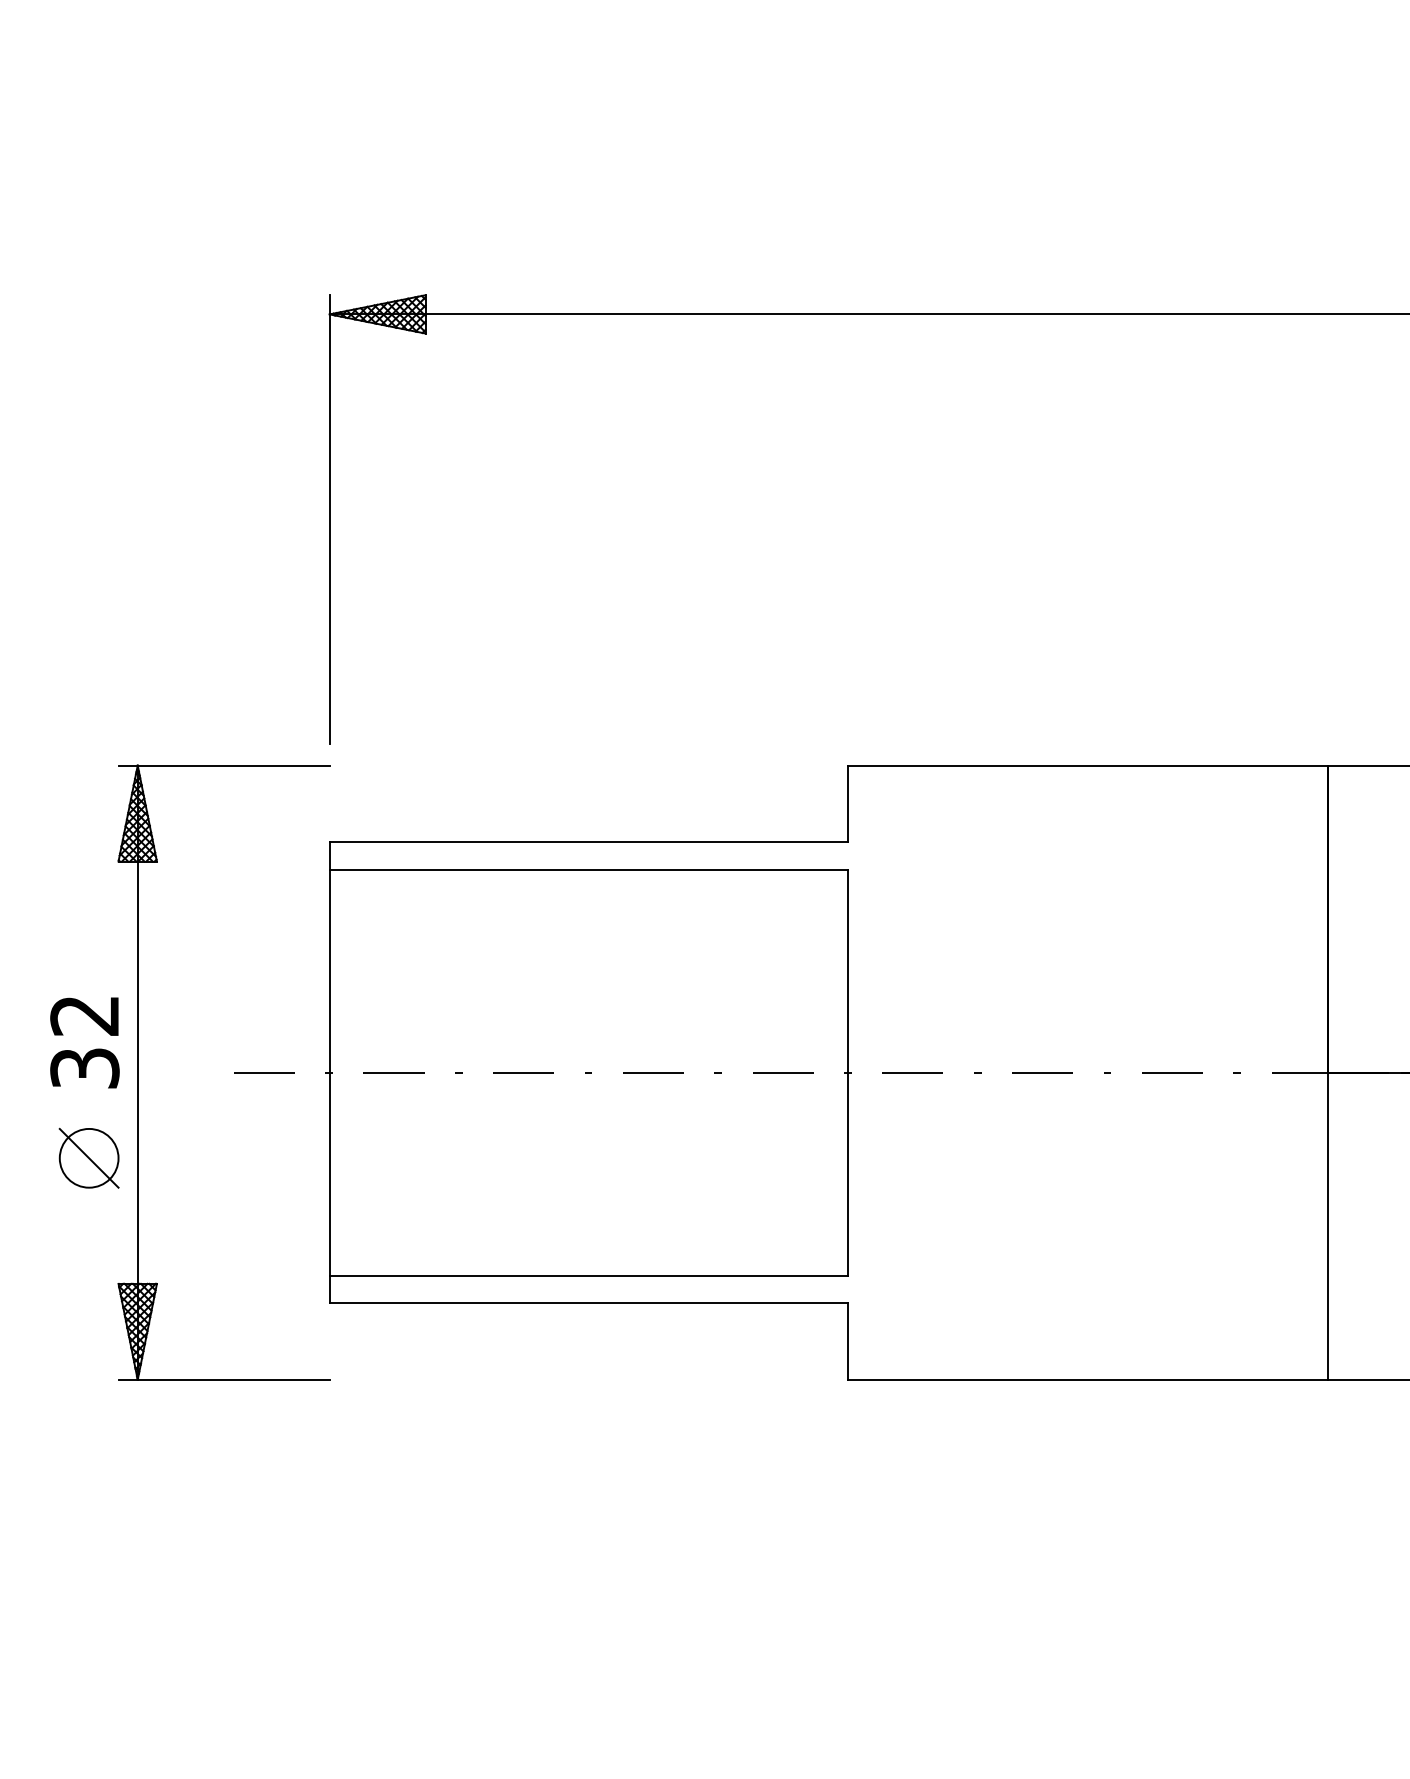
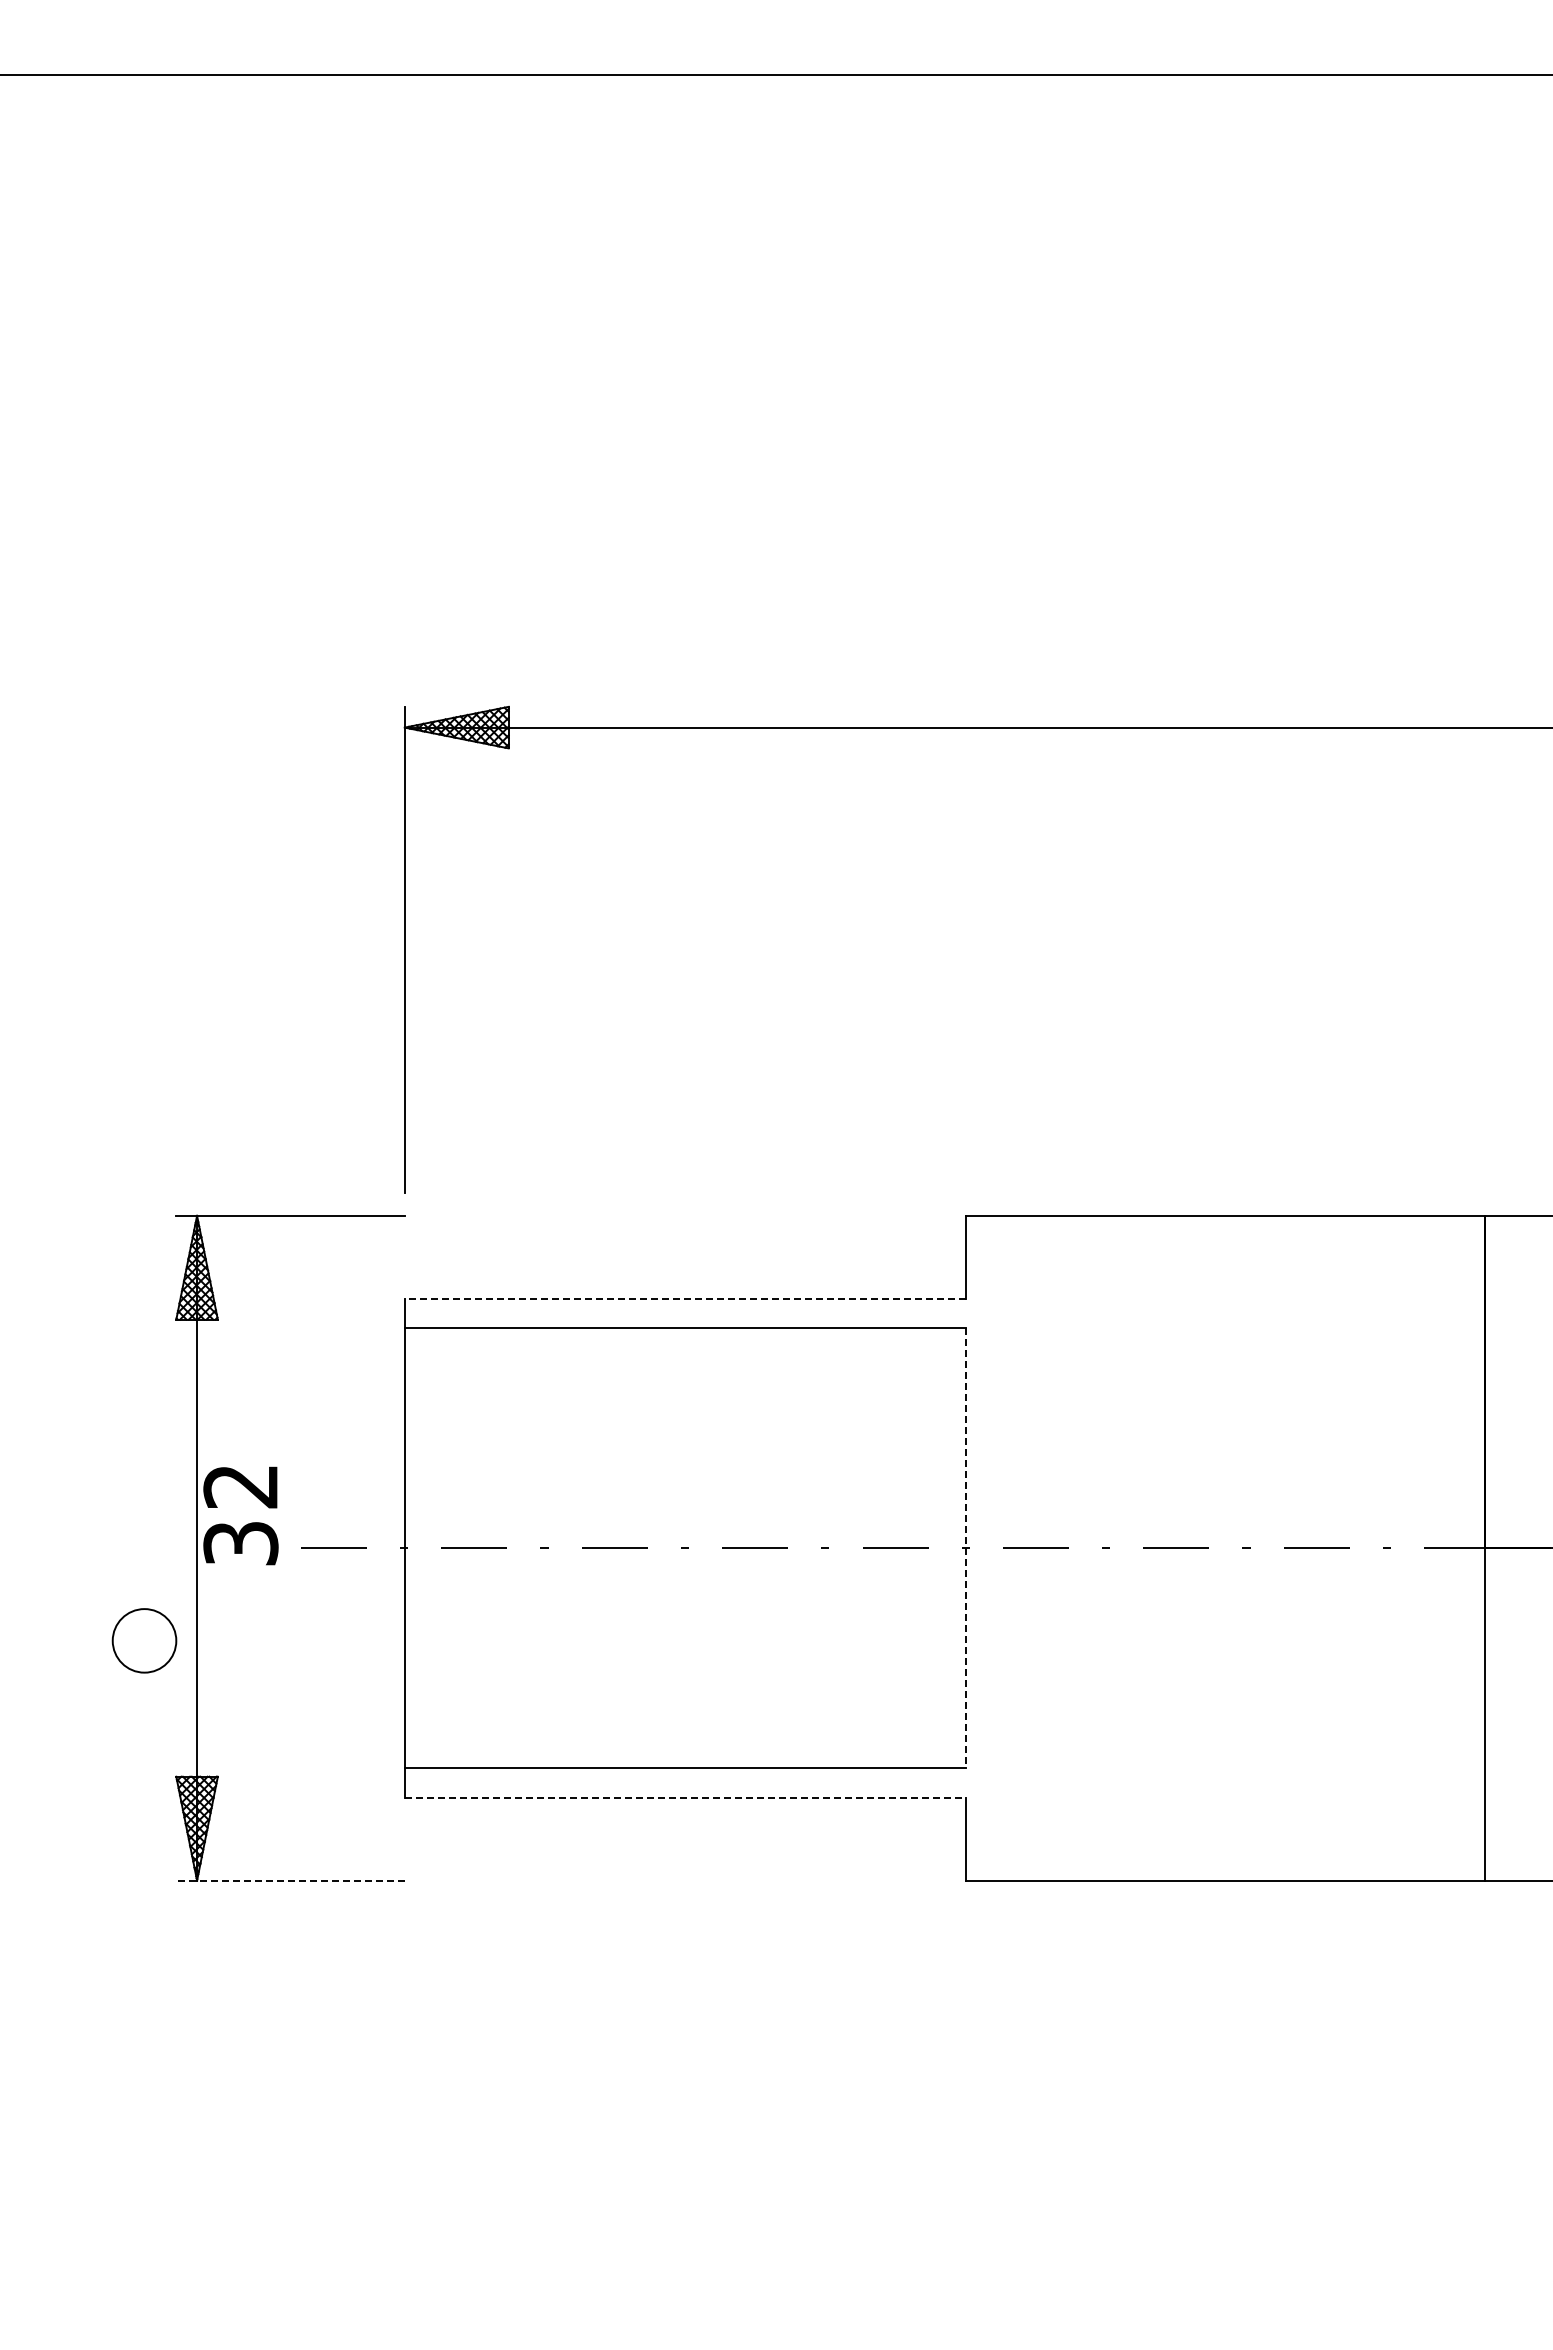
line: (588, 841) -> (684, 1298), solid -> dashed
text: (84, 1042) -> (240, 1515), moved
line: (847, 1072) -> (965, 1548), solid -> dashed
line: (89, 1157) -> (144, 1640), removed
line: (589, 1303) -> (685, 1797), solid -> dashed
line: (224, 1379) -> (290, 1880), solid -> dashed

